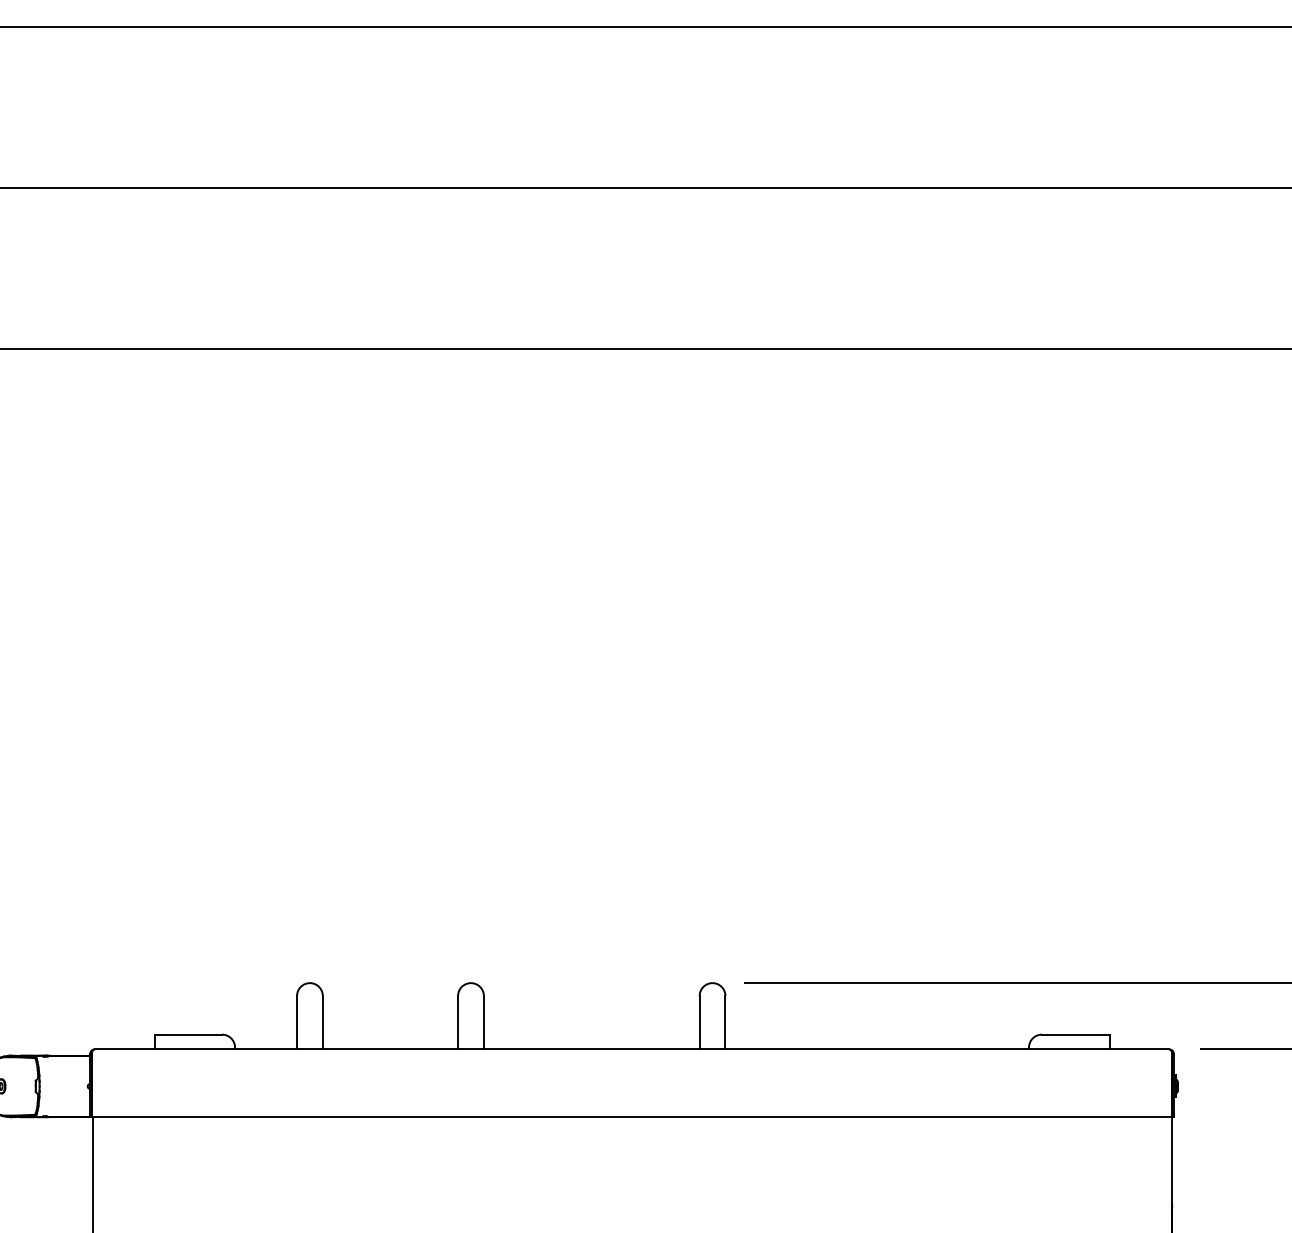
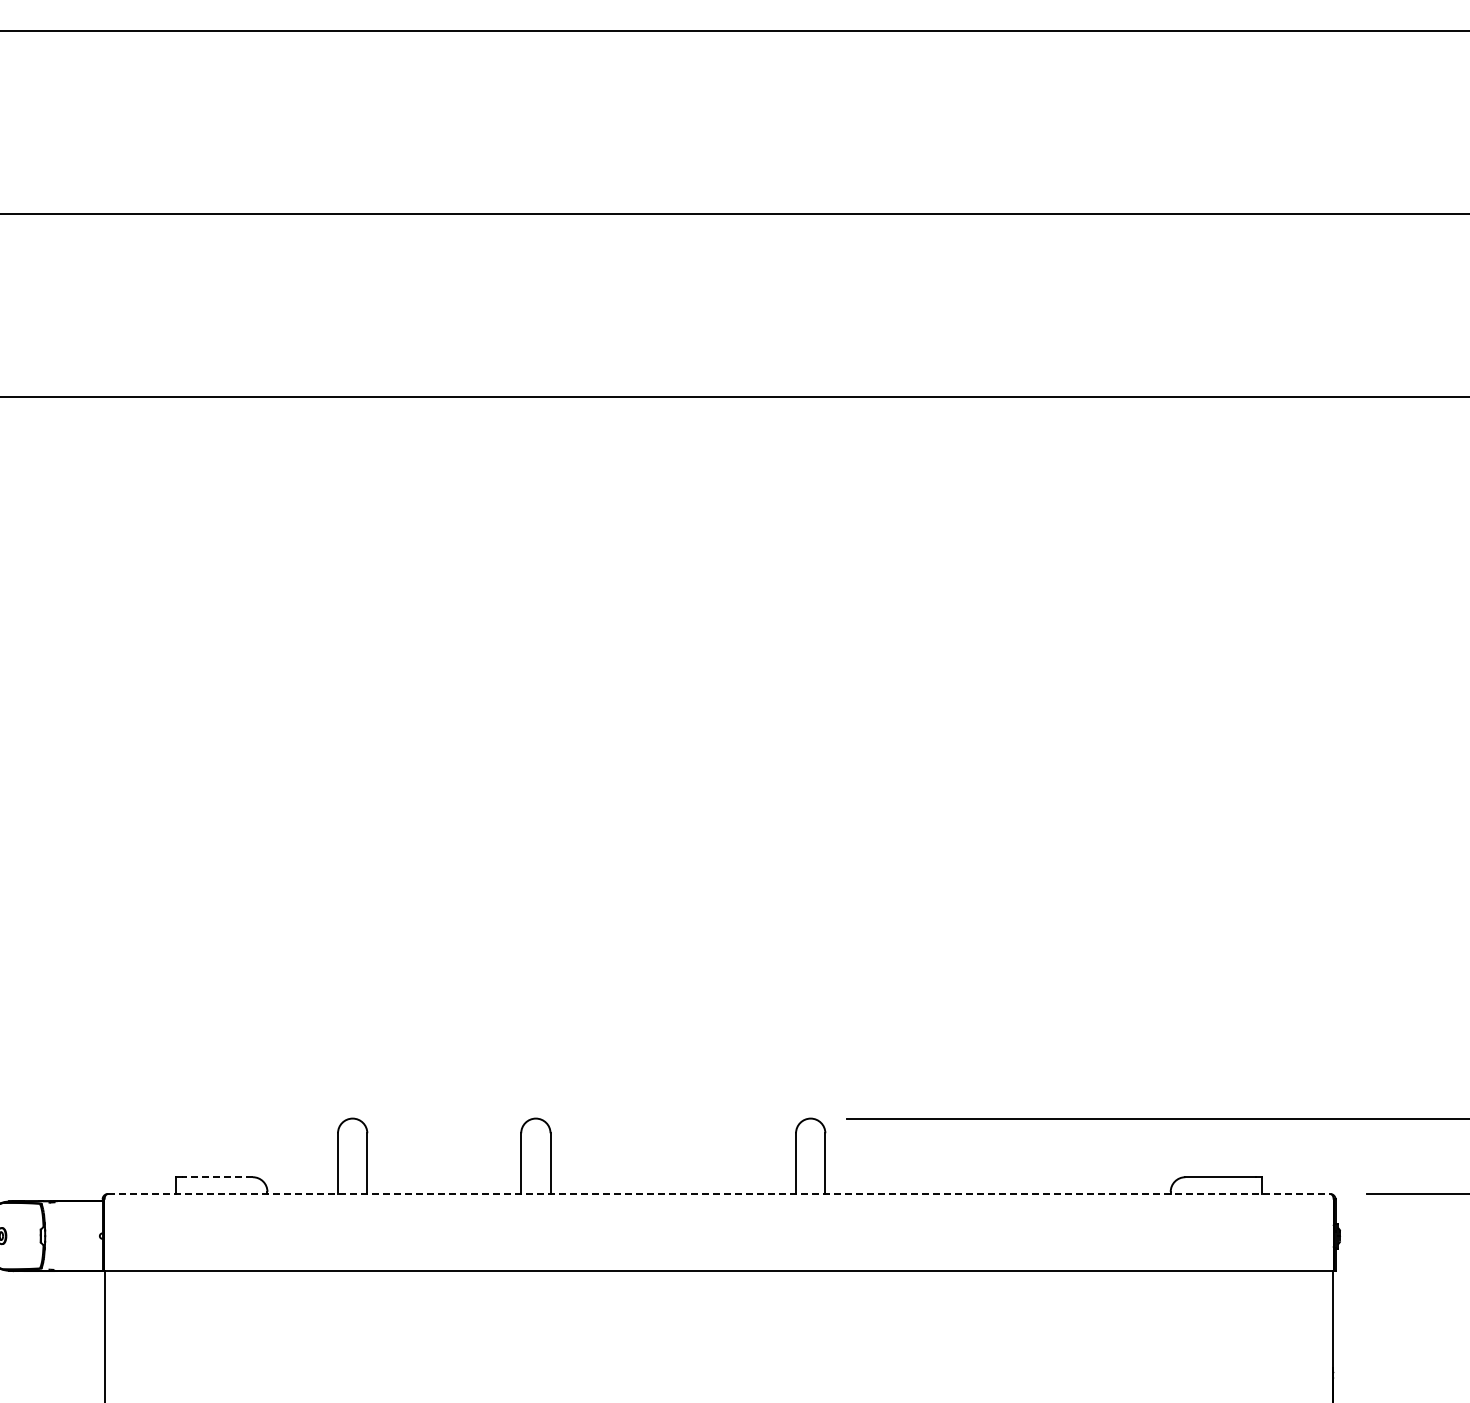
line: (191, 1034) -> (217, 1177), solid -> dashed
line: (632, 1048) -> (719, 1193), solid -> dashed

